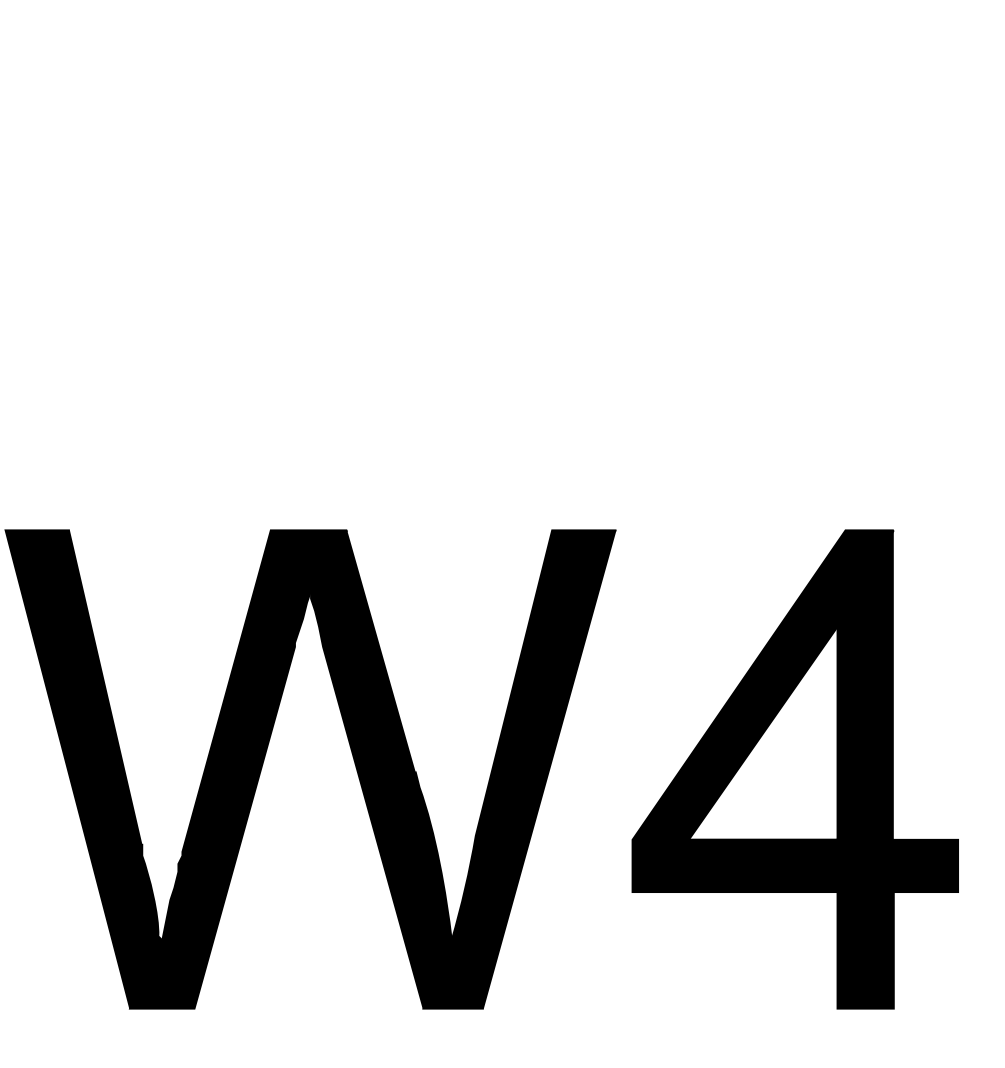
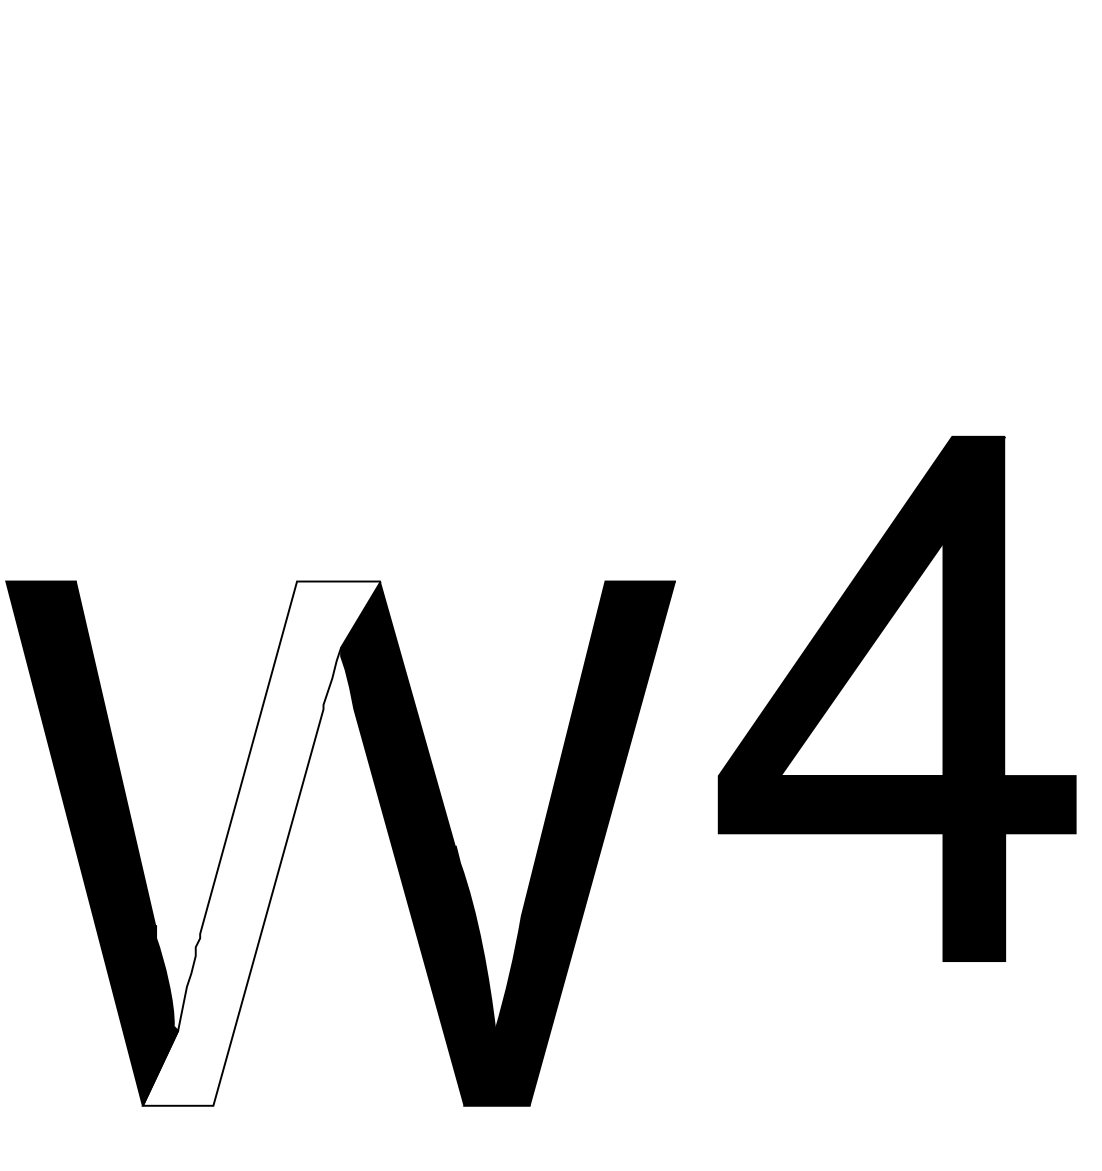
fill: (238, 769) -> (261, 843), removed
part: (794, 769) -> (896, 698), moved

